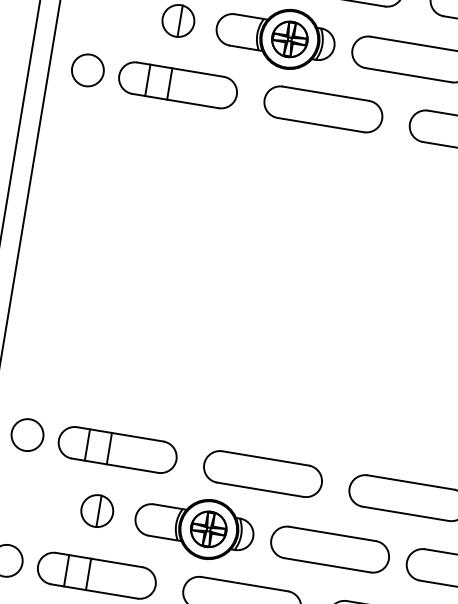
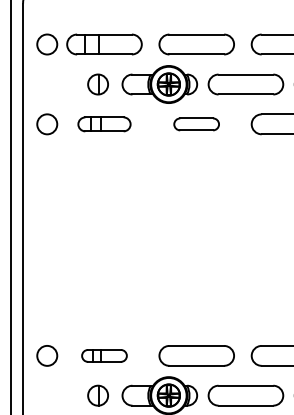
part: (178, 85) -> (104, 124), size x0.7
part: (322, 109) -> (196, 124), size x0.6
part: (117, 449) -> (104, 355), size x0.6

